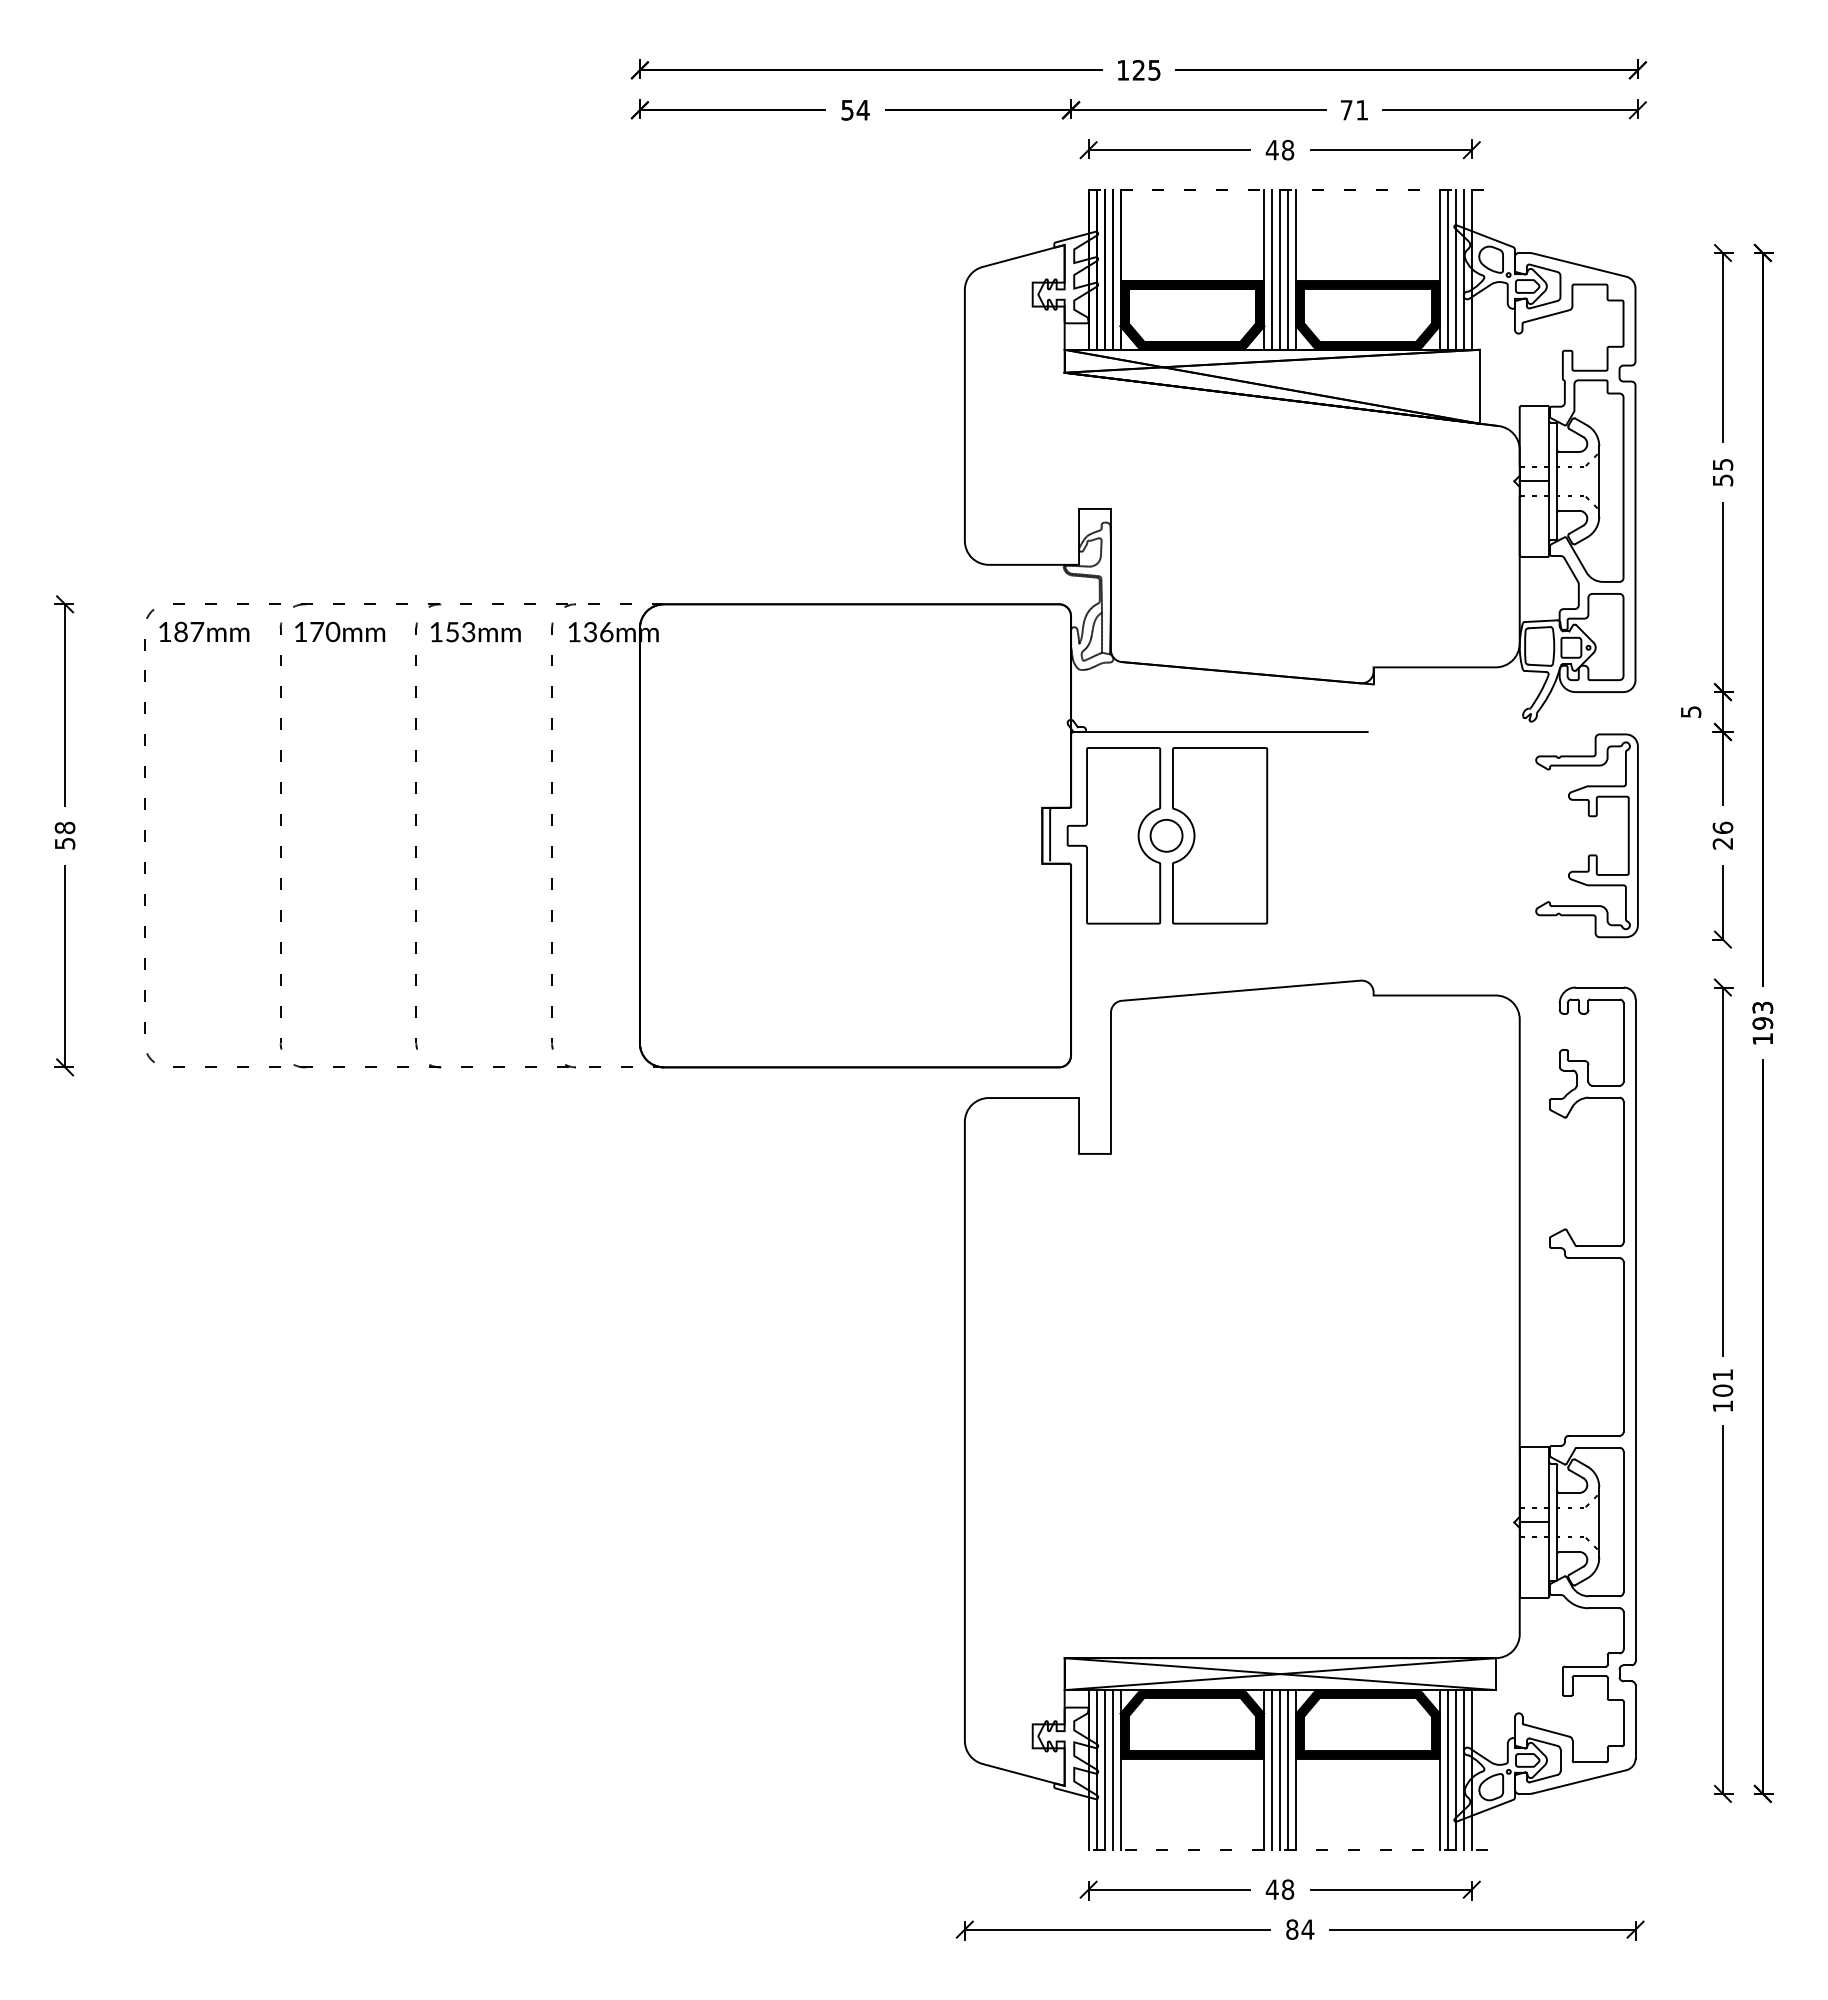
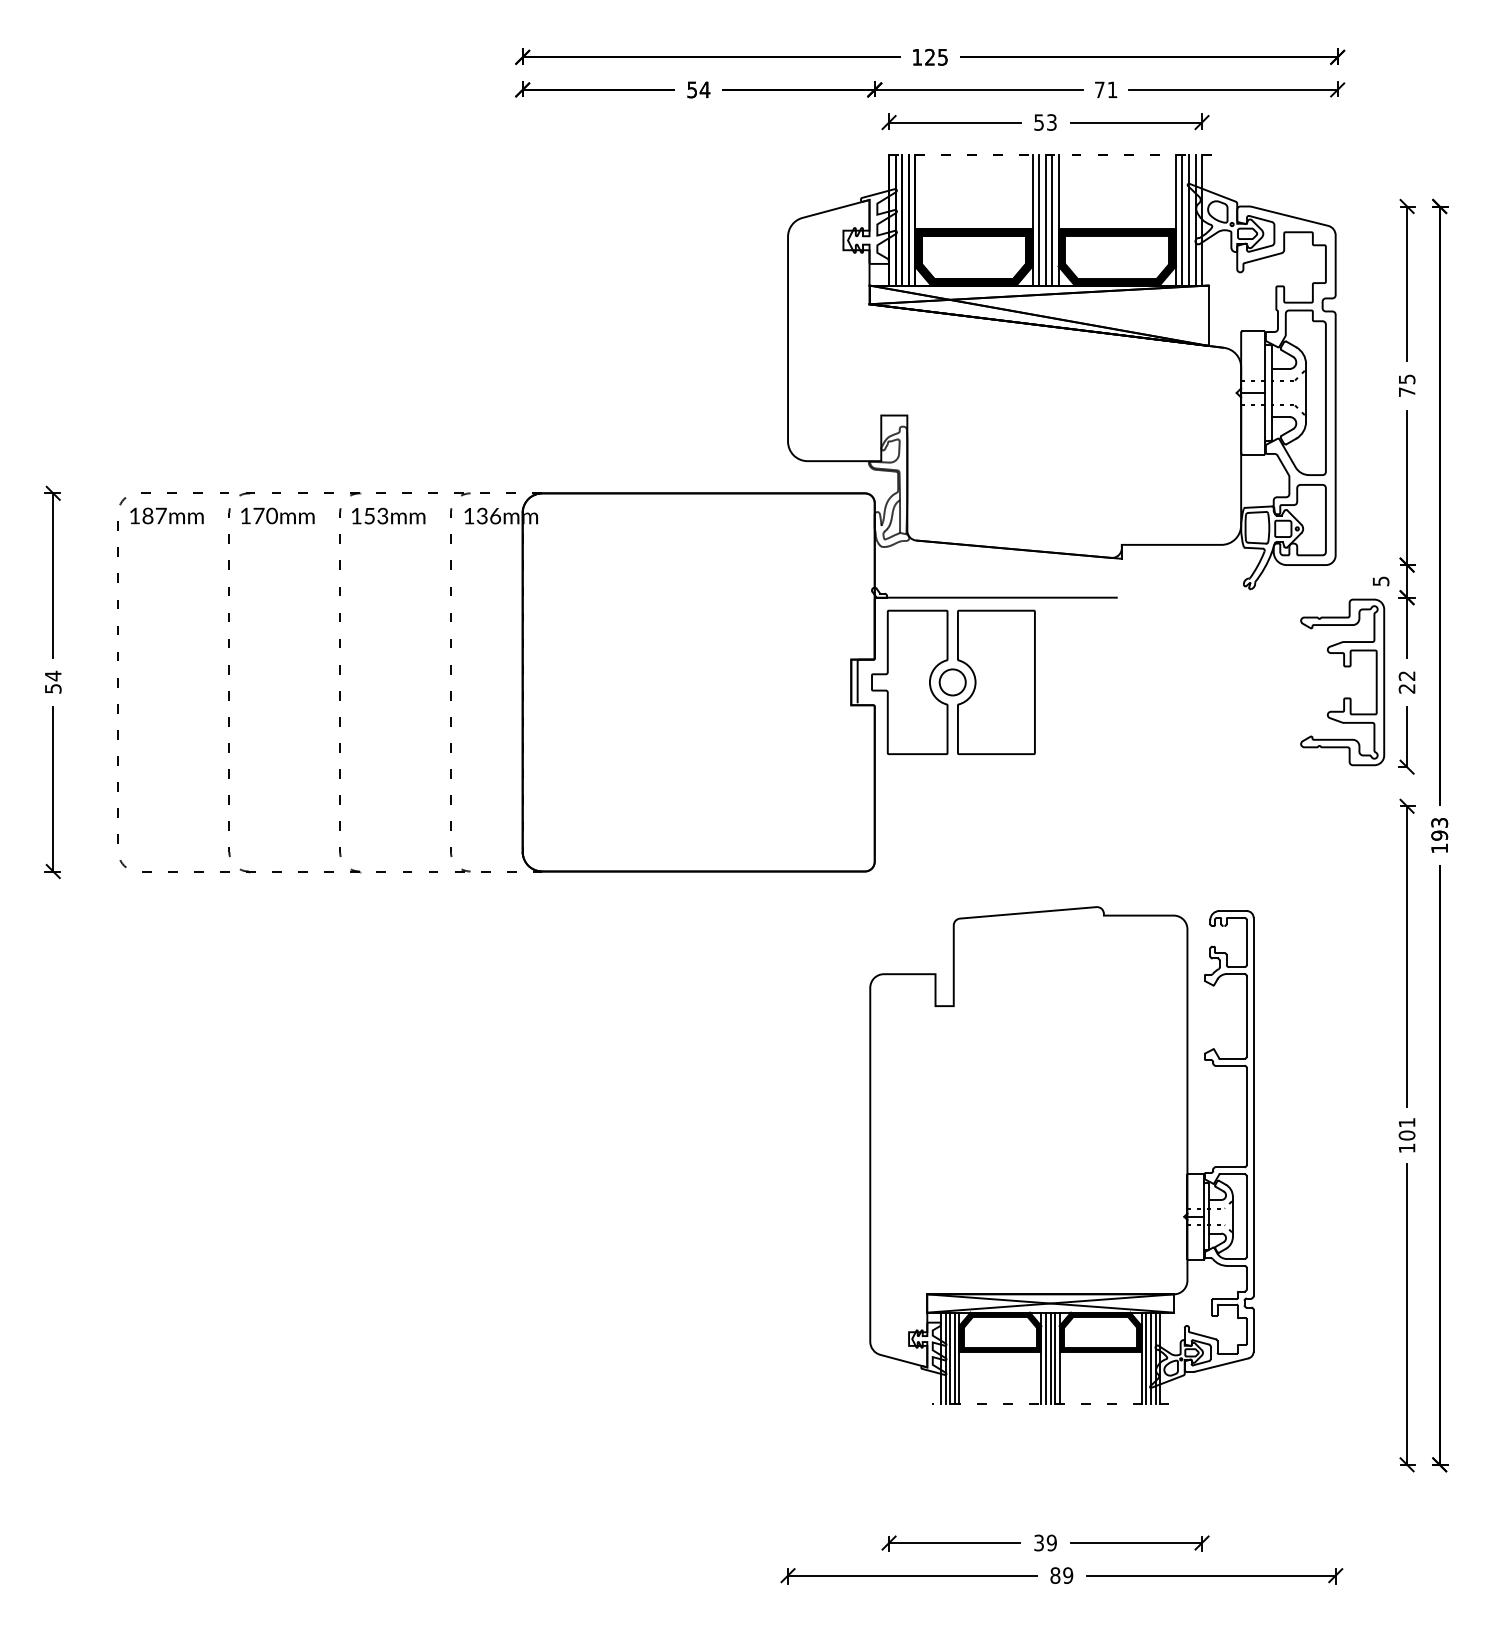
text: (1279, 150) -> (1044, 122), 48 -> 53
text: (1723, 480) -> (1407, 392), 55 -> 75
part: (1590, 817) -> (1345, 667), moved
text: (64, 827) -> (52, 675), 58 -> 54
text: (1722, 827) -> (1406, 675), 26 -> 22
part: (1300, 1414) -> (1062, 1154), size x0.7
text: (1279, 1889) -> (1044, 1542), 48 -> 39
text: (1307, 1929) -> (1067, 1575), 84 -> 89

